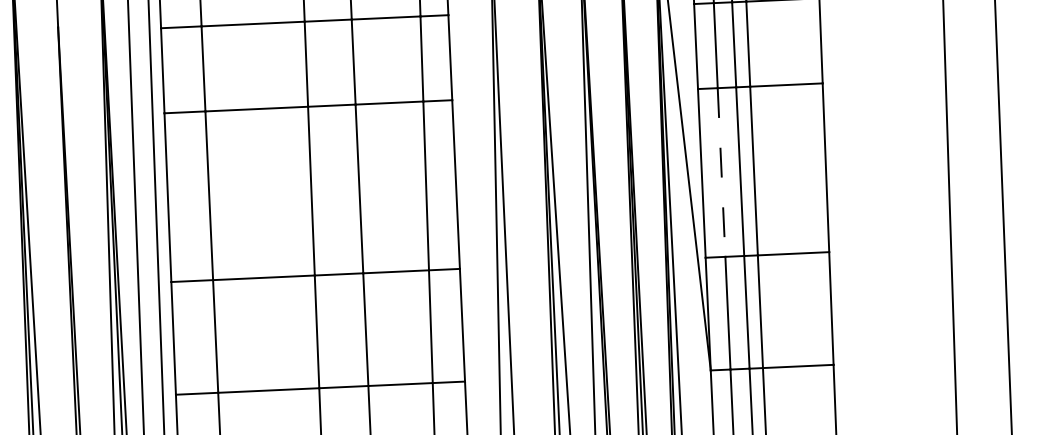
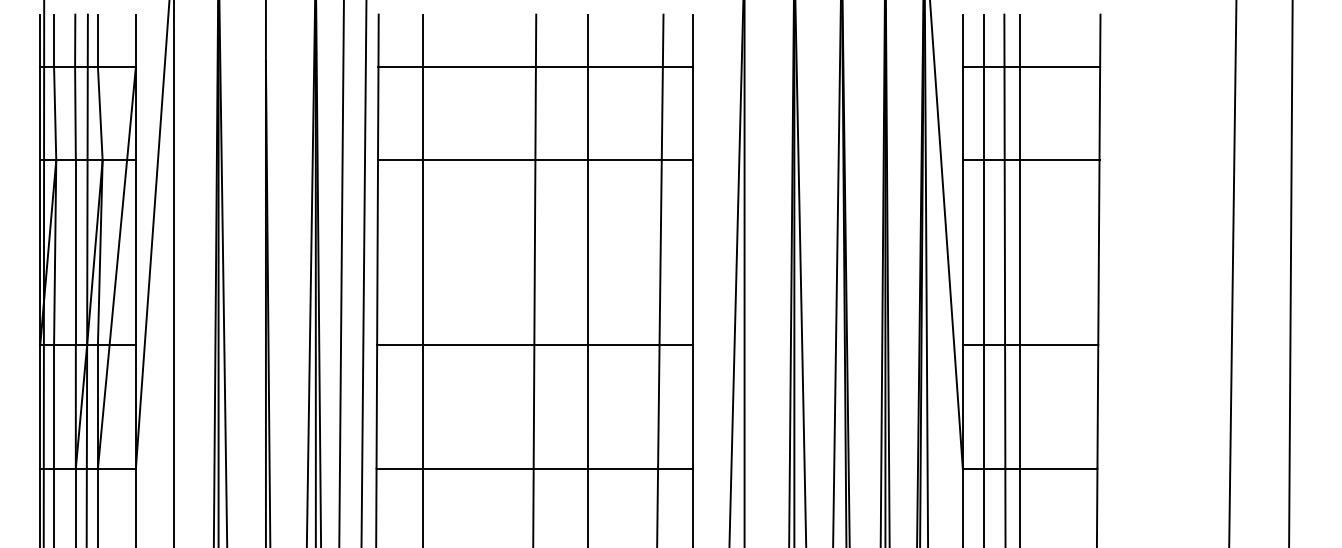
line: (721, 173) -> (984, 253), dashed -> solid

